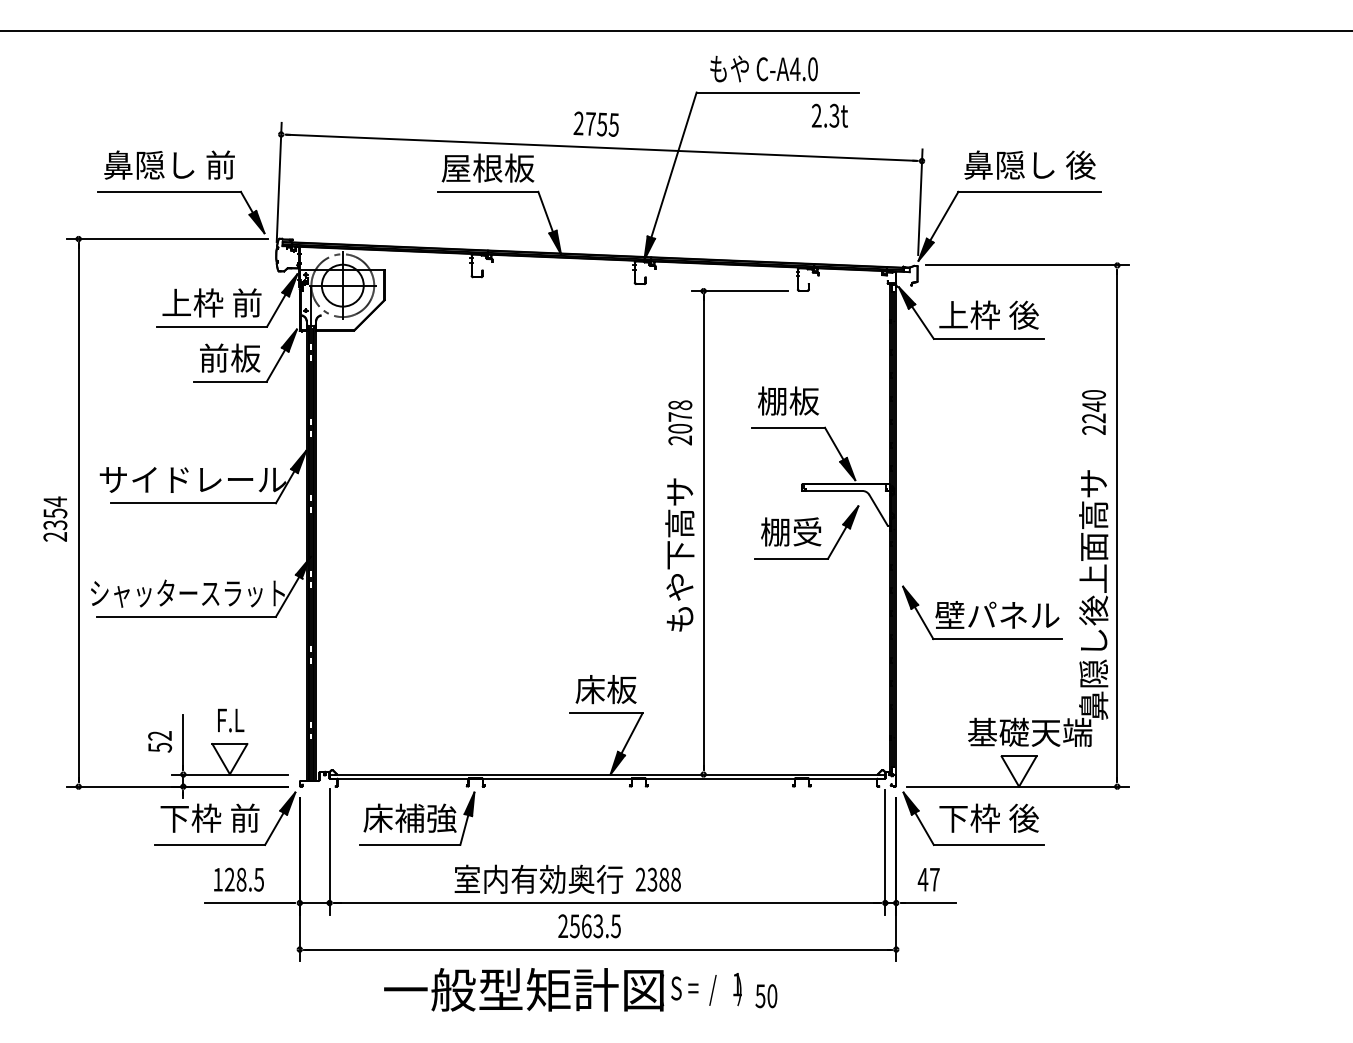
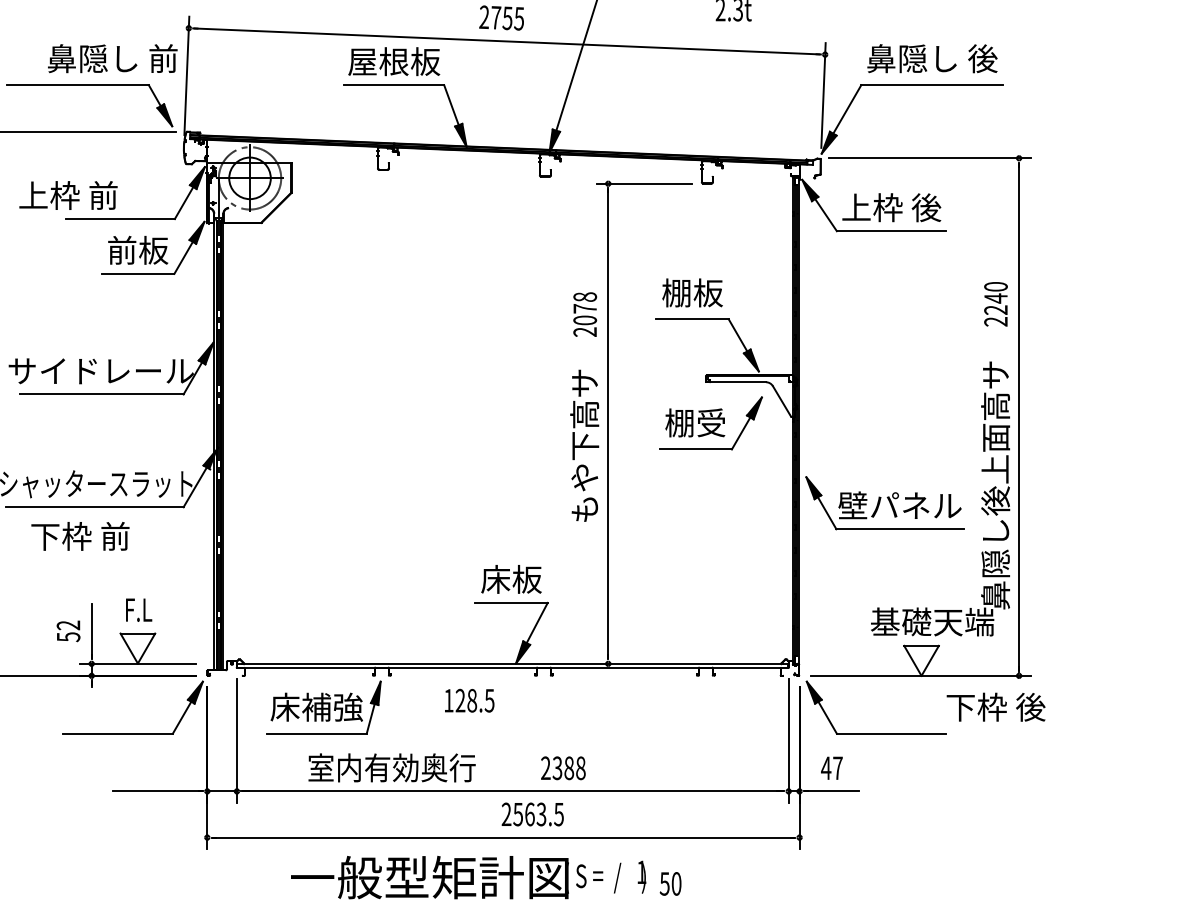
text: (169, 164) -> (112, 58), moved
text: (211, 302) -> (67, 195), moved
text: (209, 817) -> (79, 535), moved
text: (988, 817) -> (995, 706), moved
text: (538, 878) -> (391, 767), moved
text: (238, 879) -> (469, 700), moved
text: (589, 926) -> (532, 814), moved

